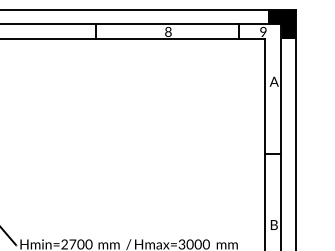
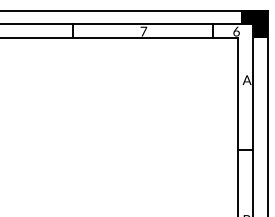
text: (168, 31) -> (143, 31), 8 -> 7
text: (263, 31) -> (236, 31), 9 -> 6

